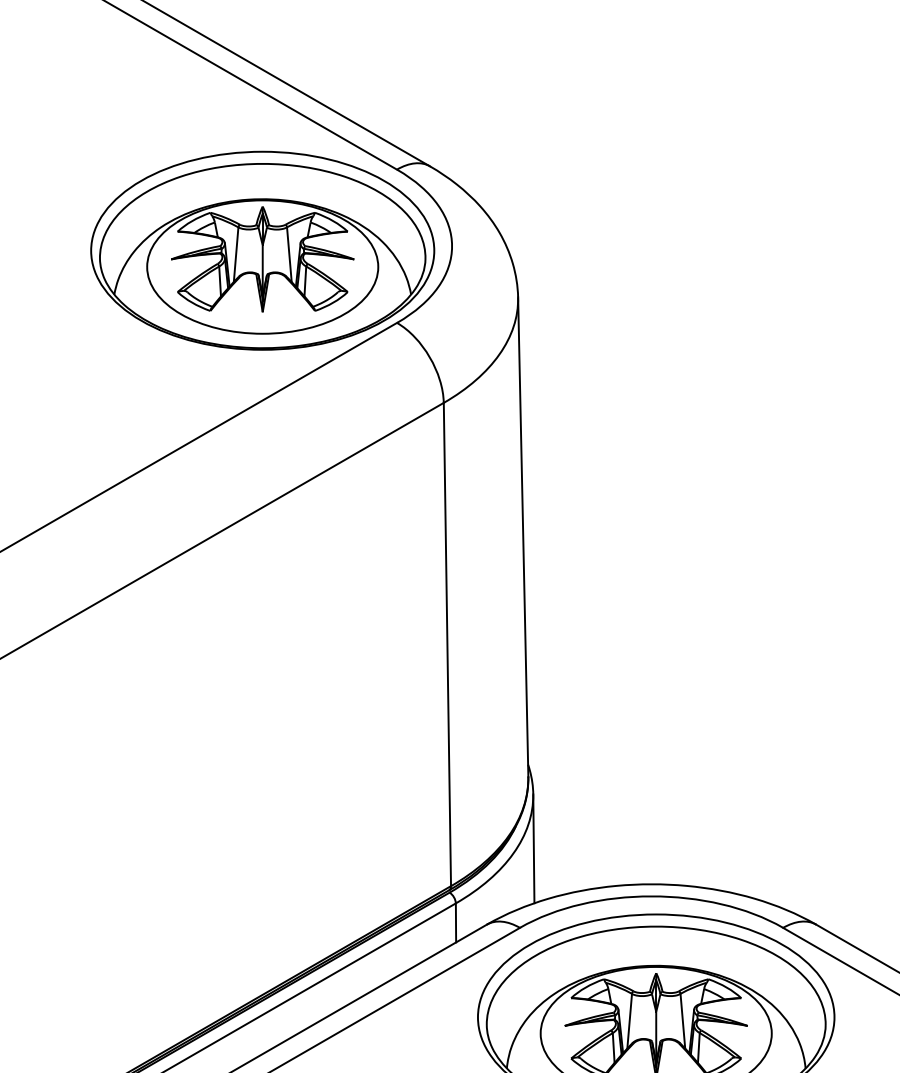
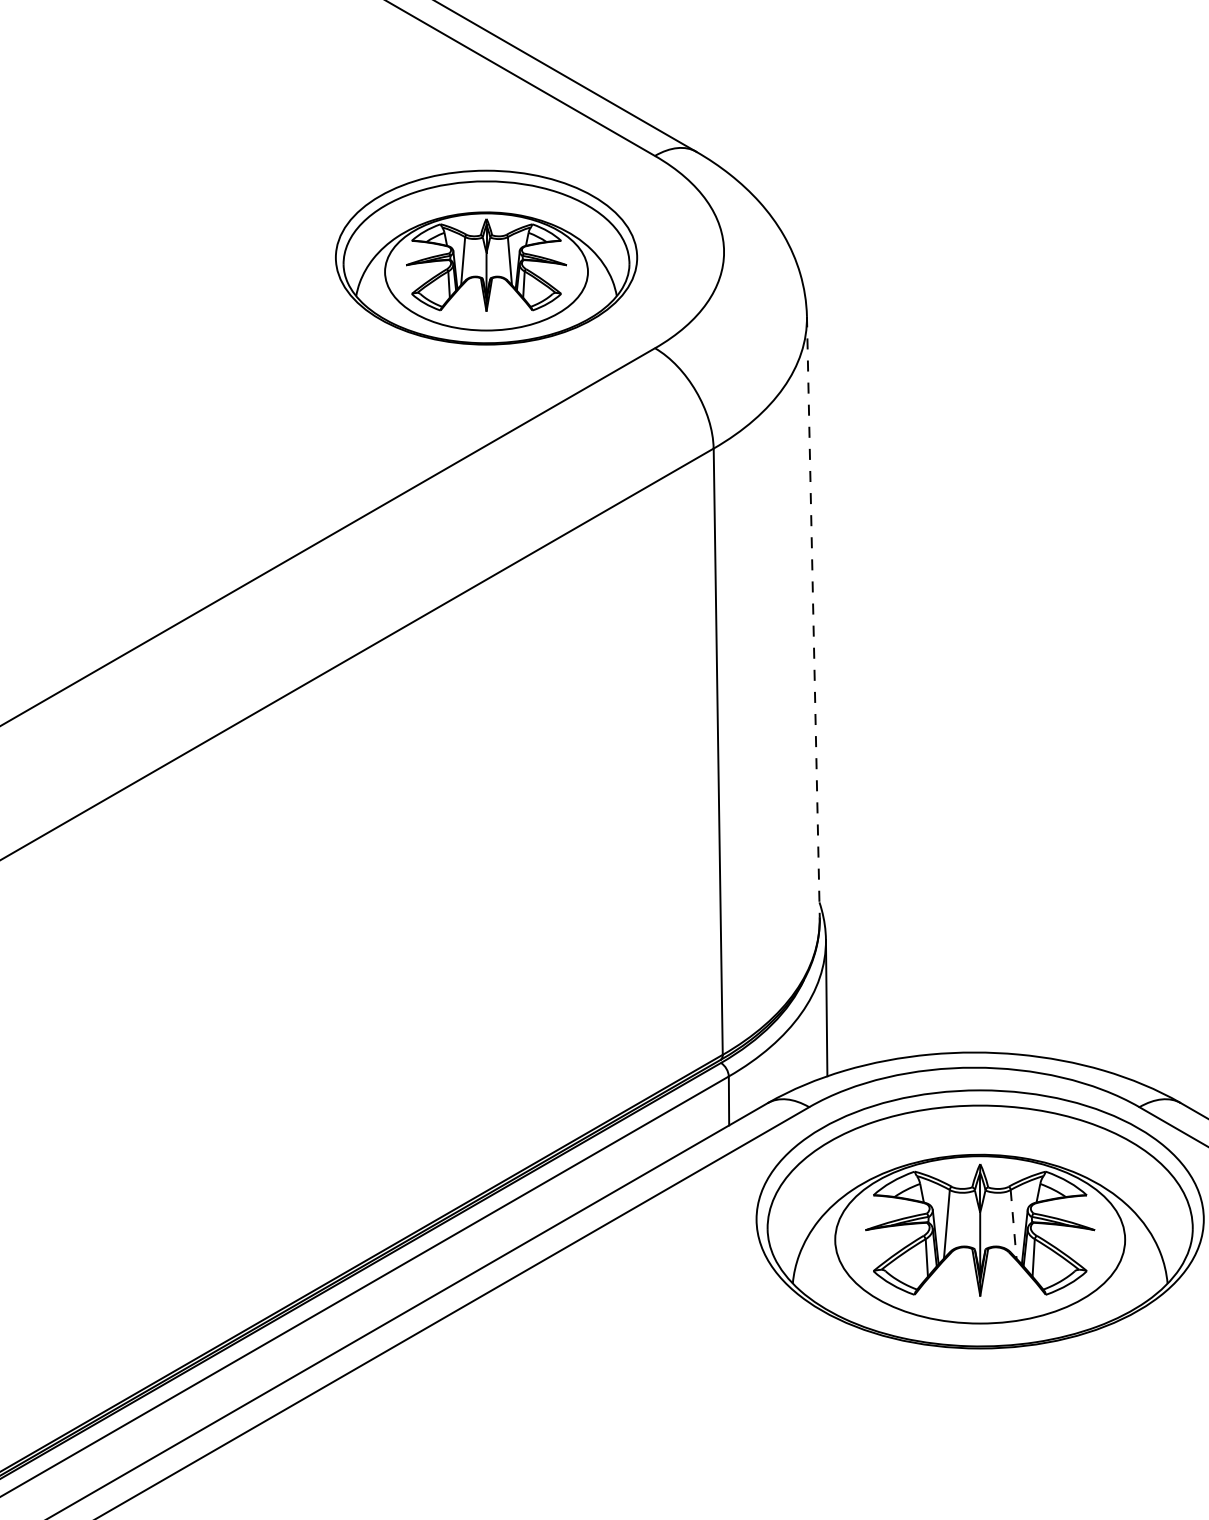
part: (262, 250) -> (486, 257), size x0.7
line: (523, 536) -> (813, 616), solid -> dashed
line: (682, 1021) -> (1013, 1224), solid -> dashed

